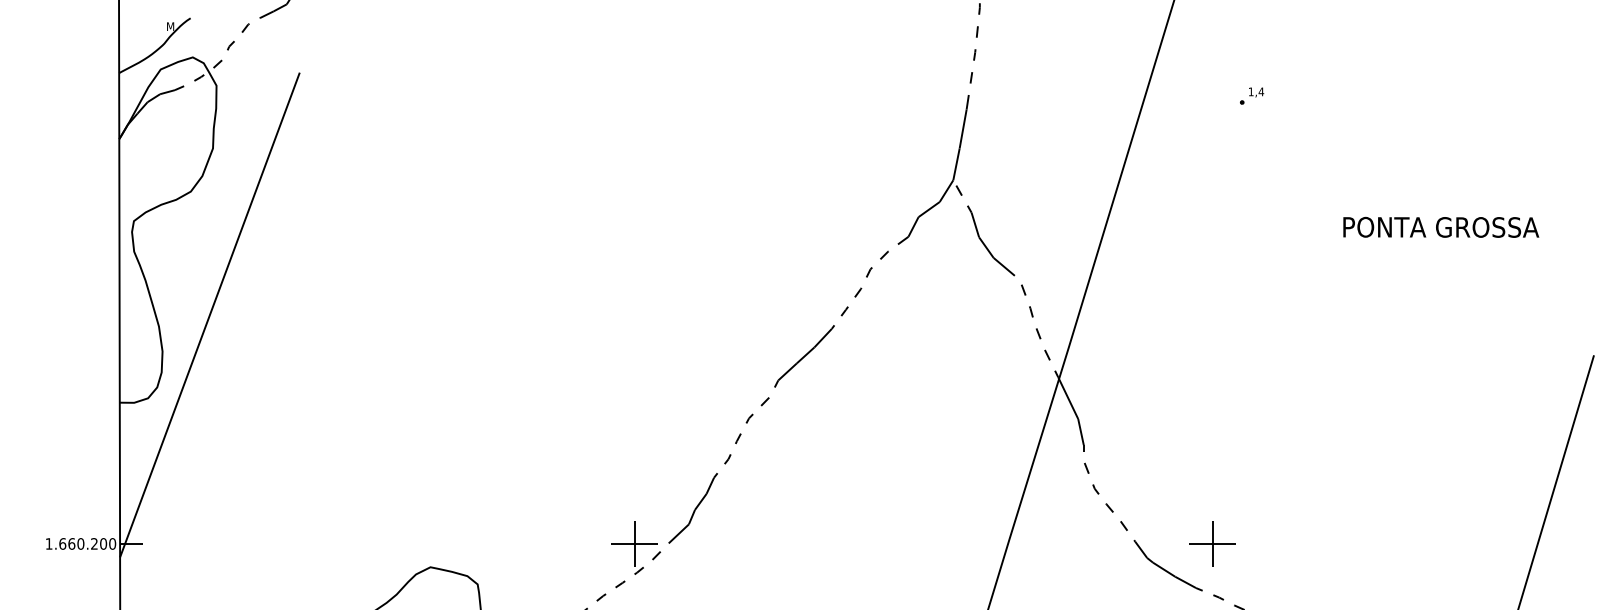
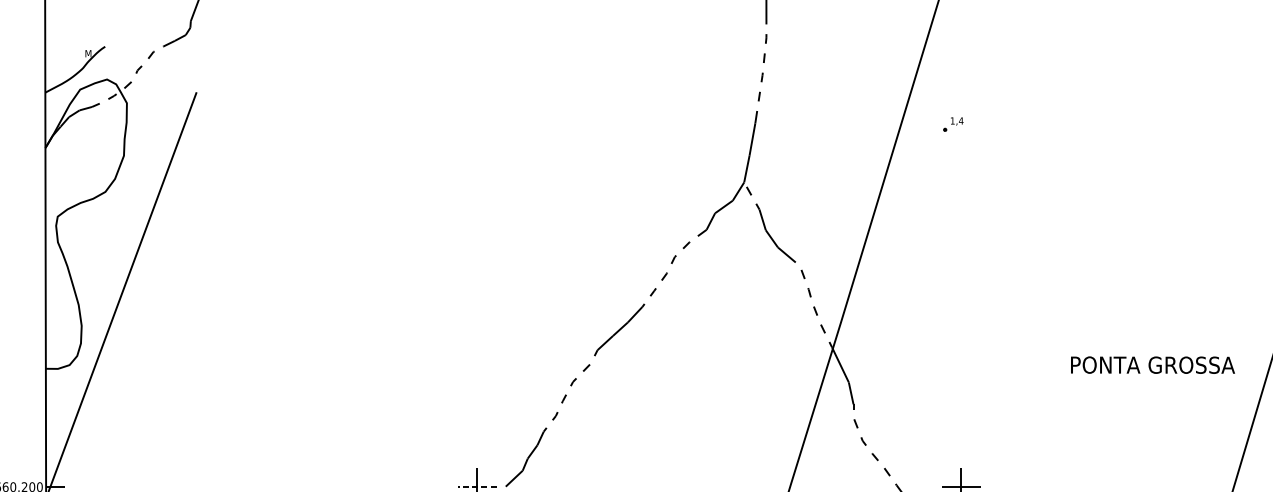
part: (1252, 95) -> (953, 123), moved
text: (1441, 226) -> (1153, 364), moved
line: (634, 543) -> (477, 486), solid -> dashed

